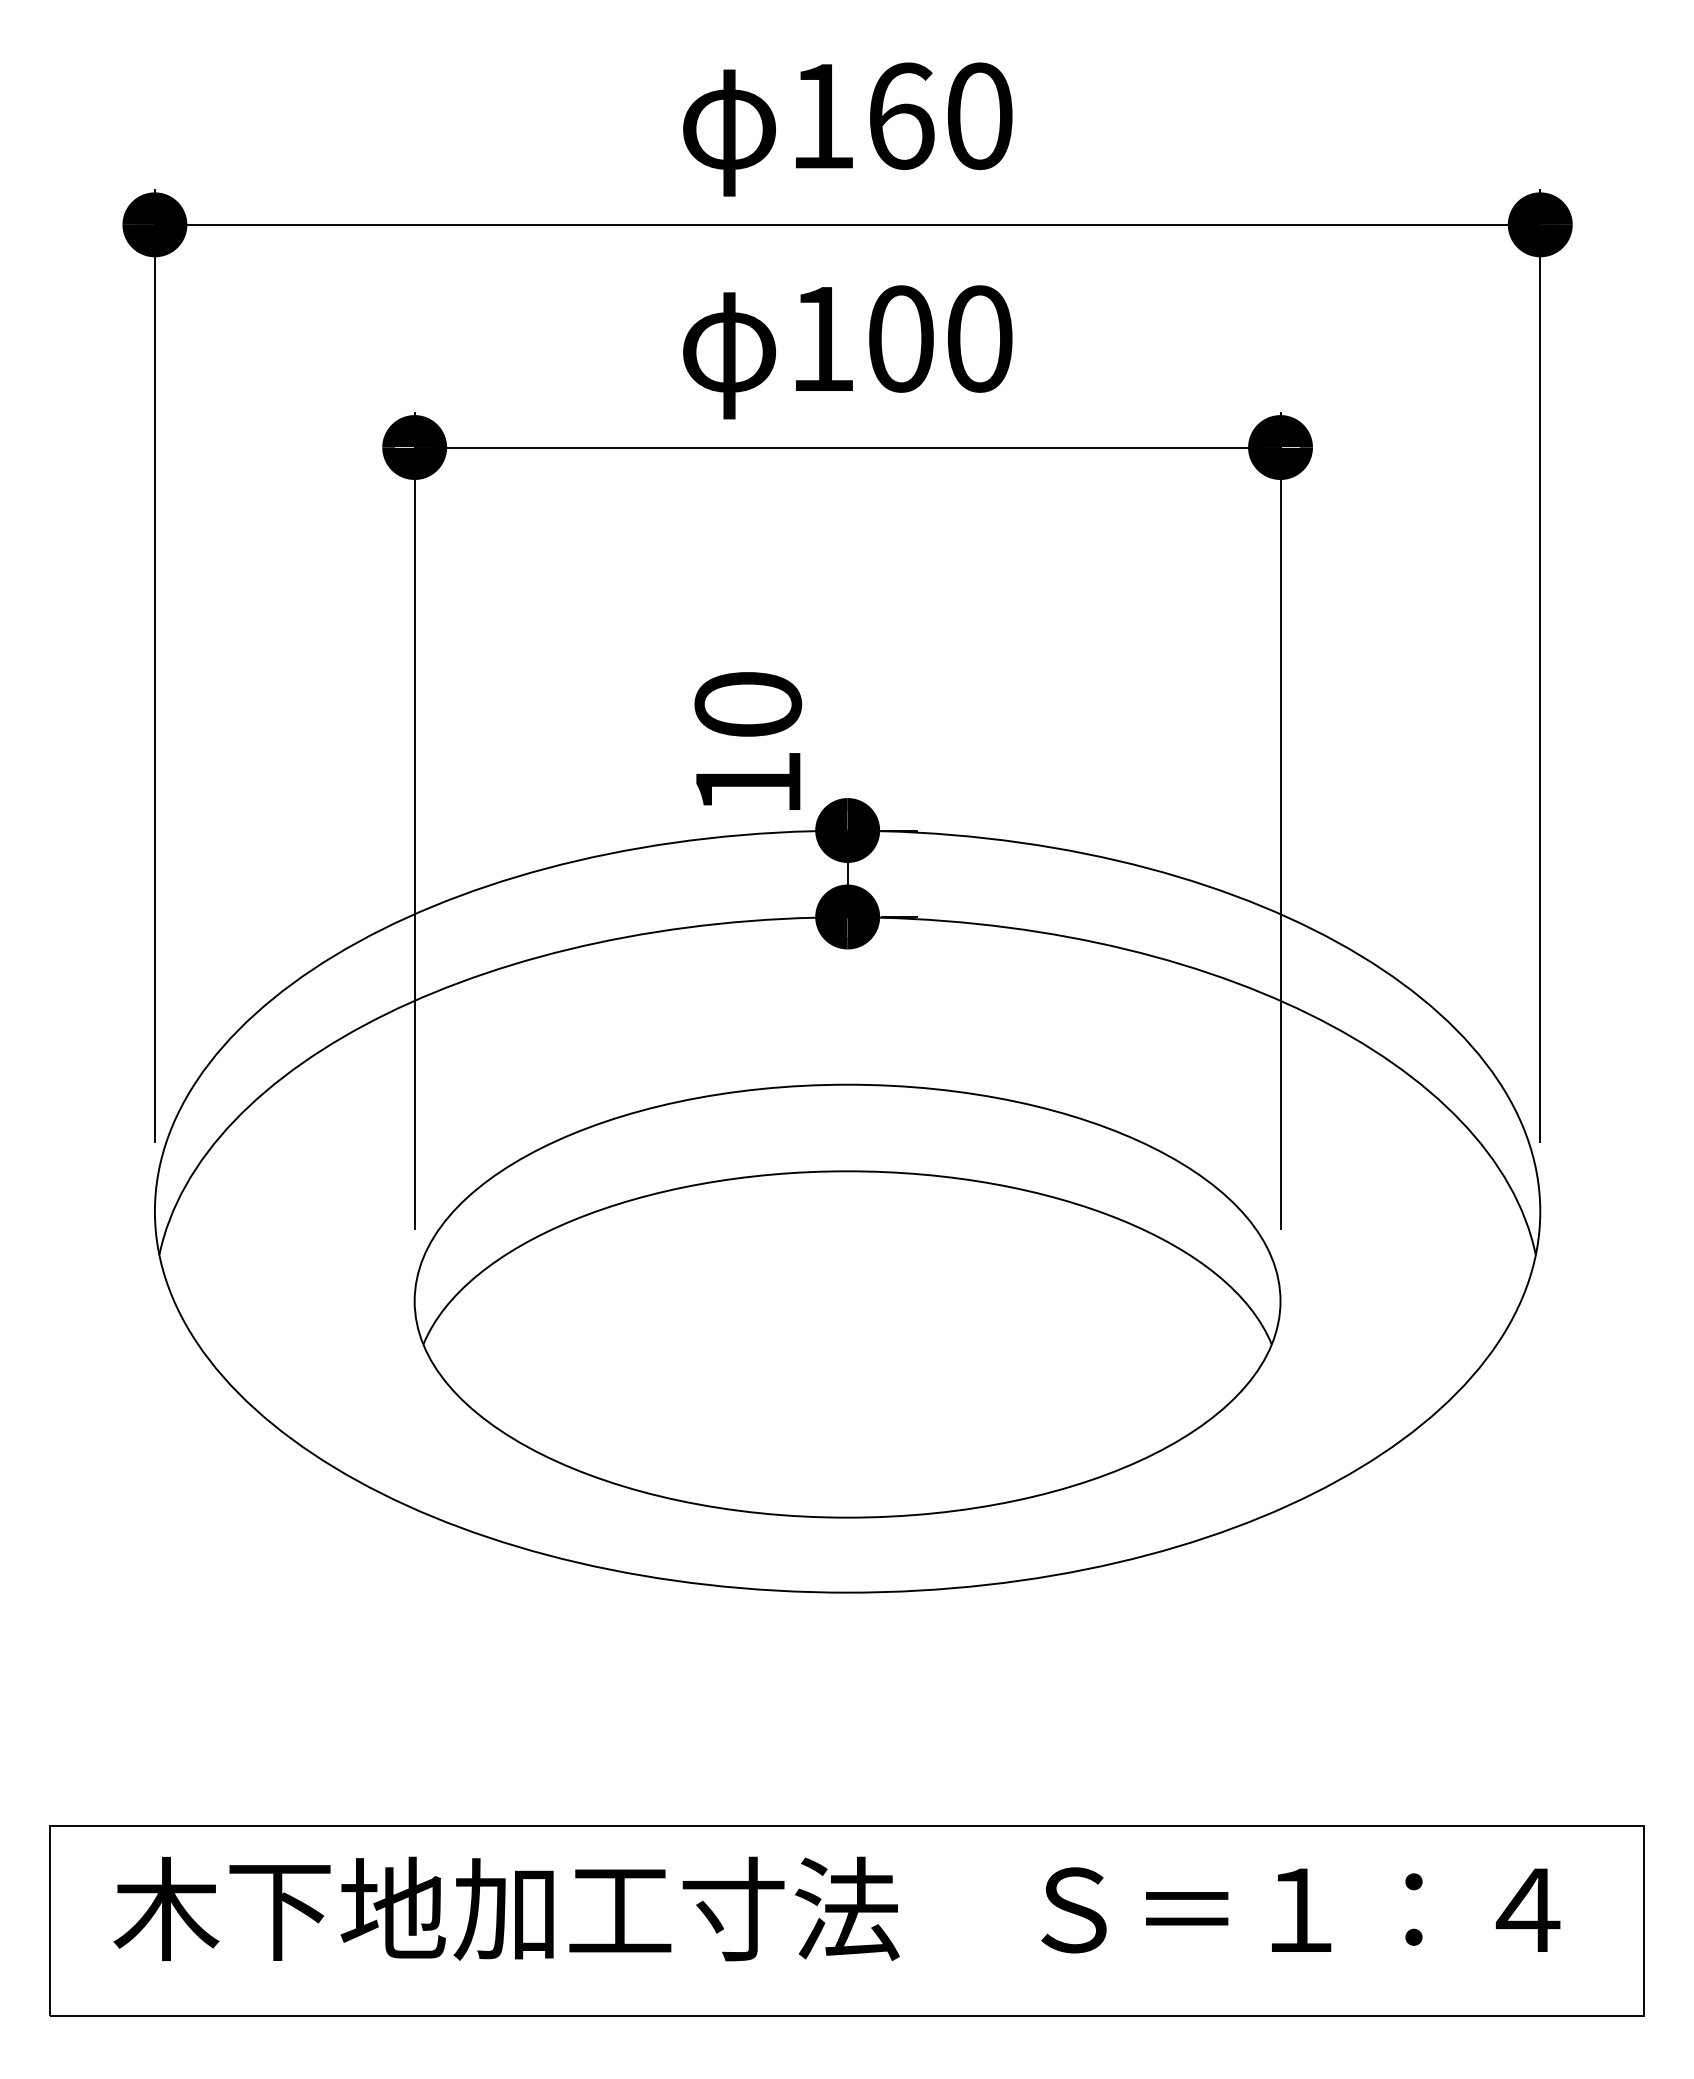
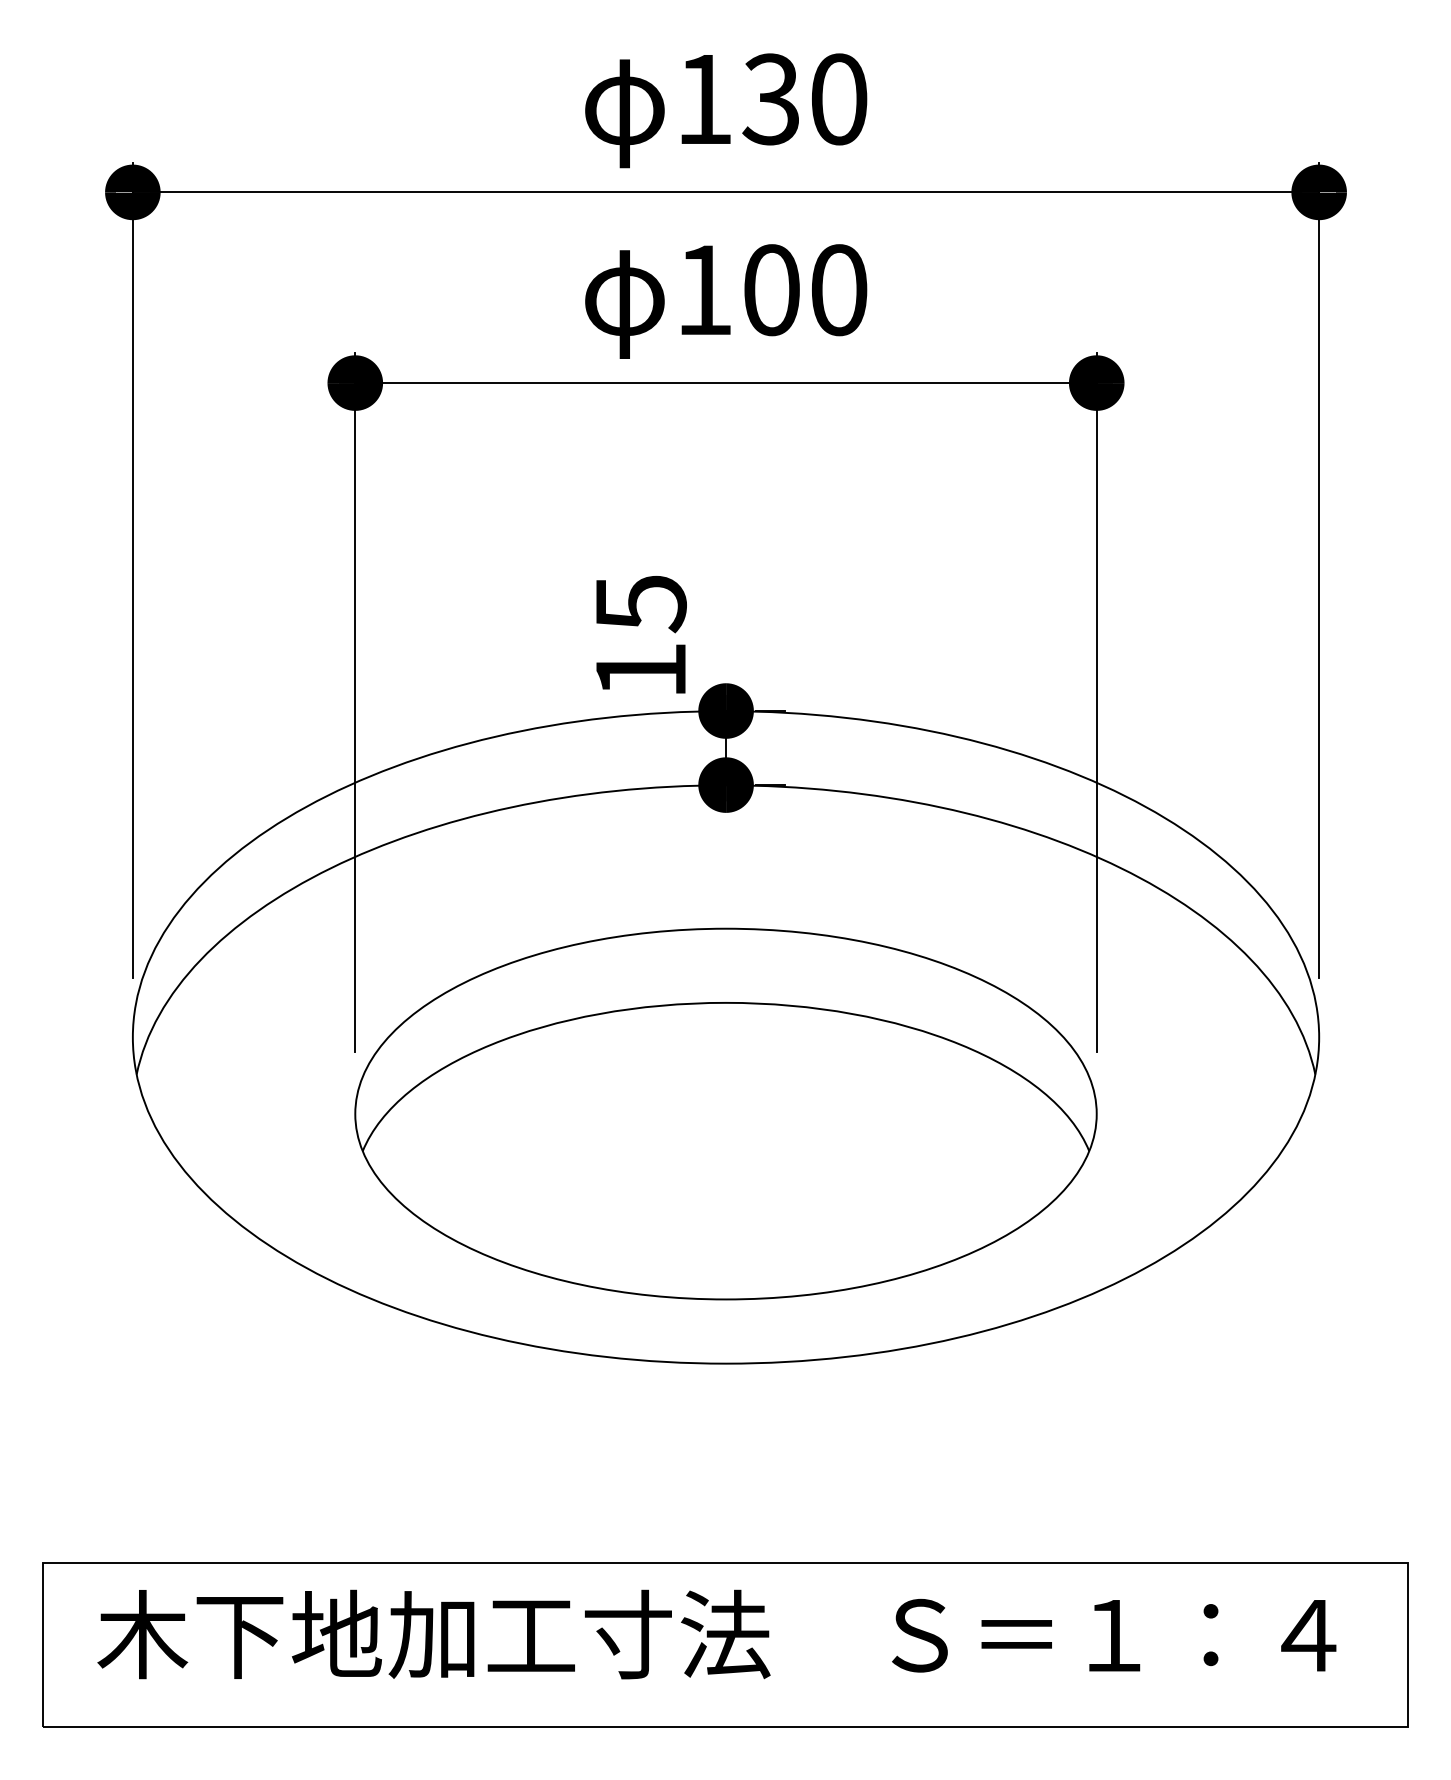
text: (900, 116) -> (771, 99), 160 -> 130
text: (747, 706) -> (640, 604), 10 -> 15

